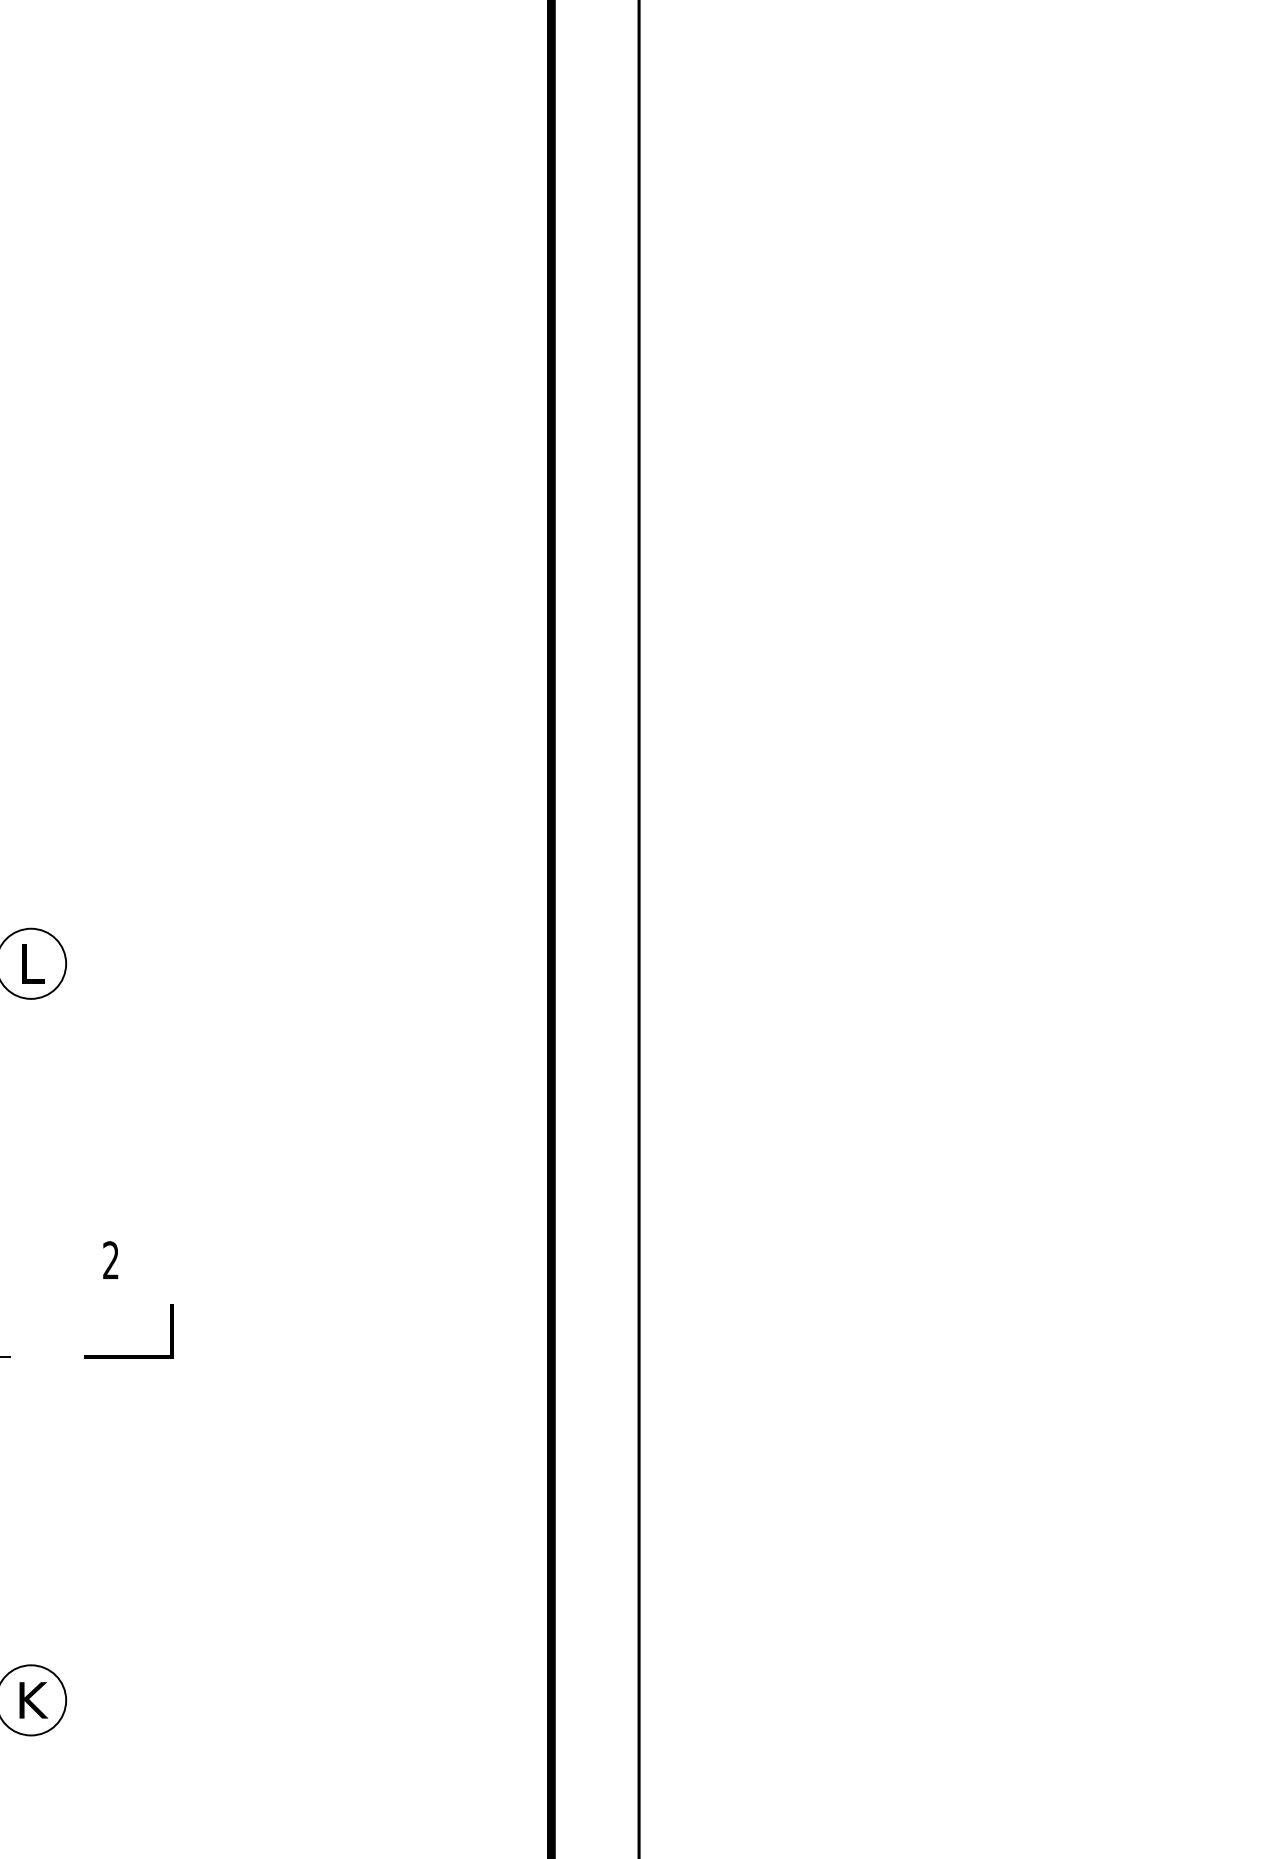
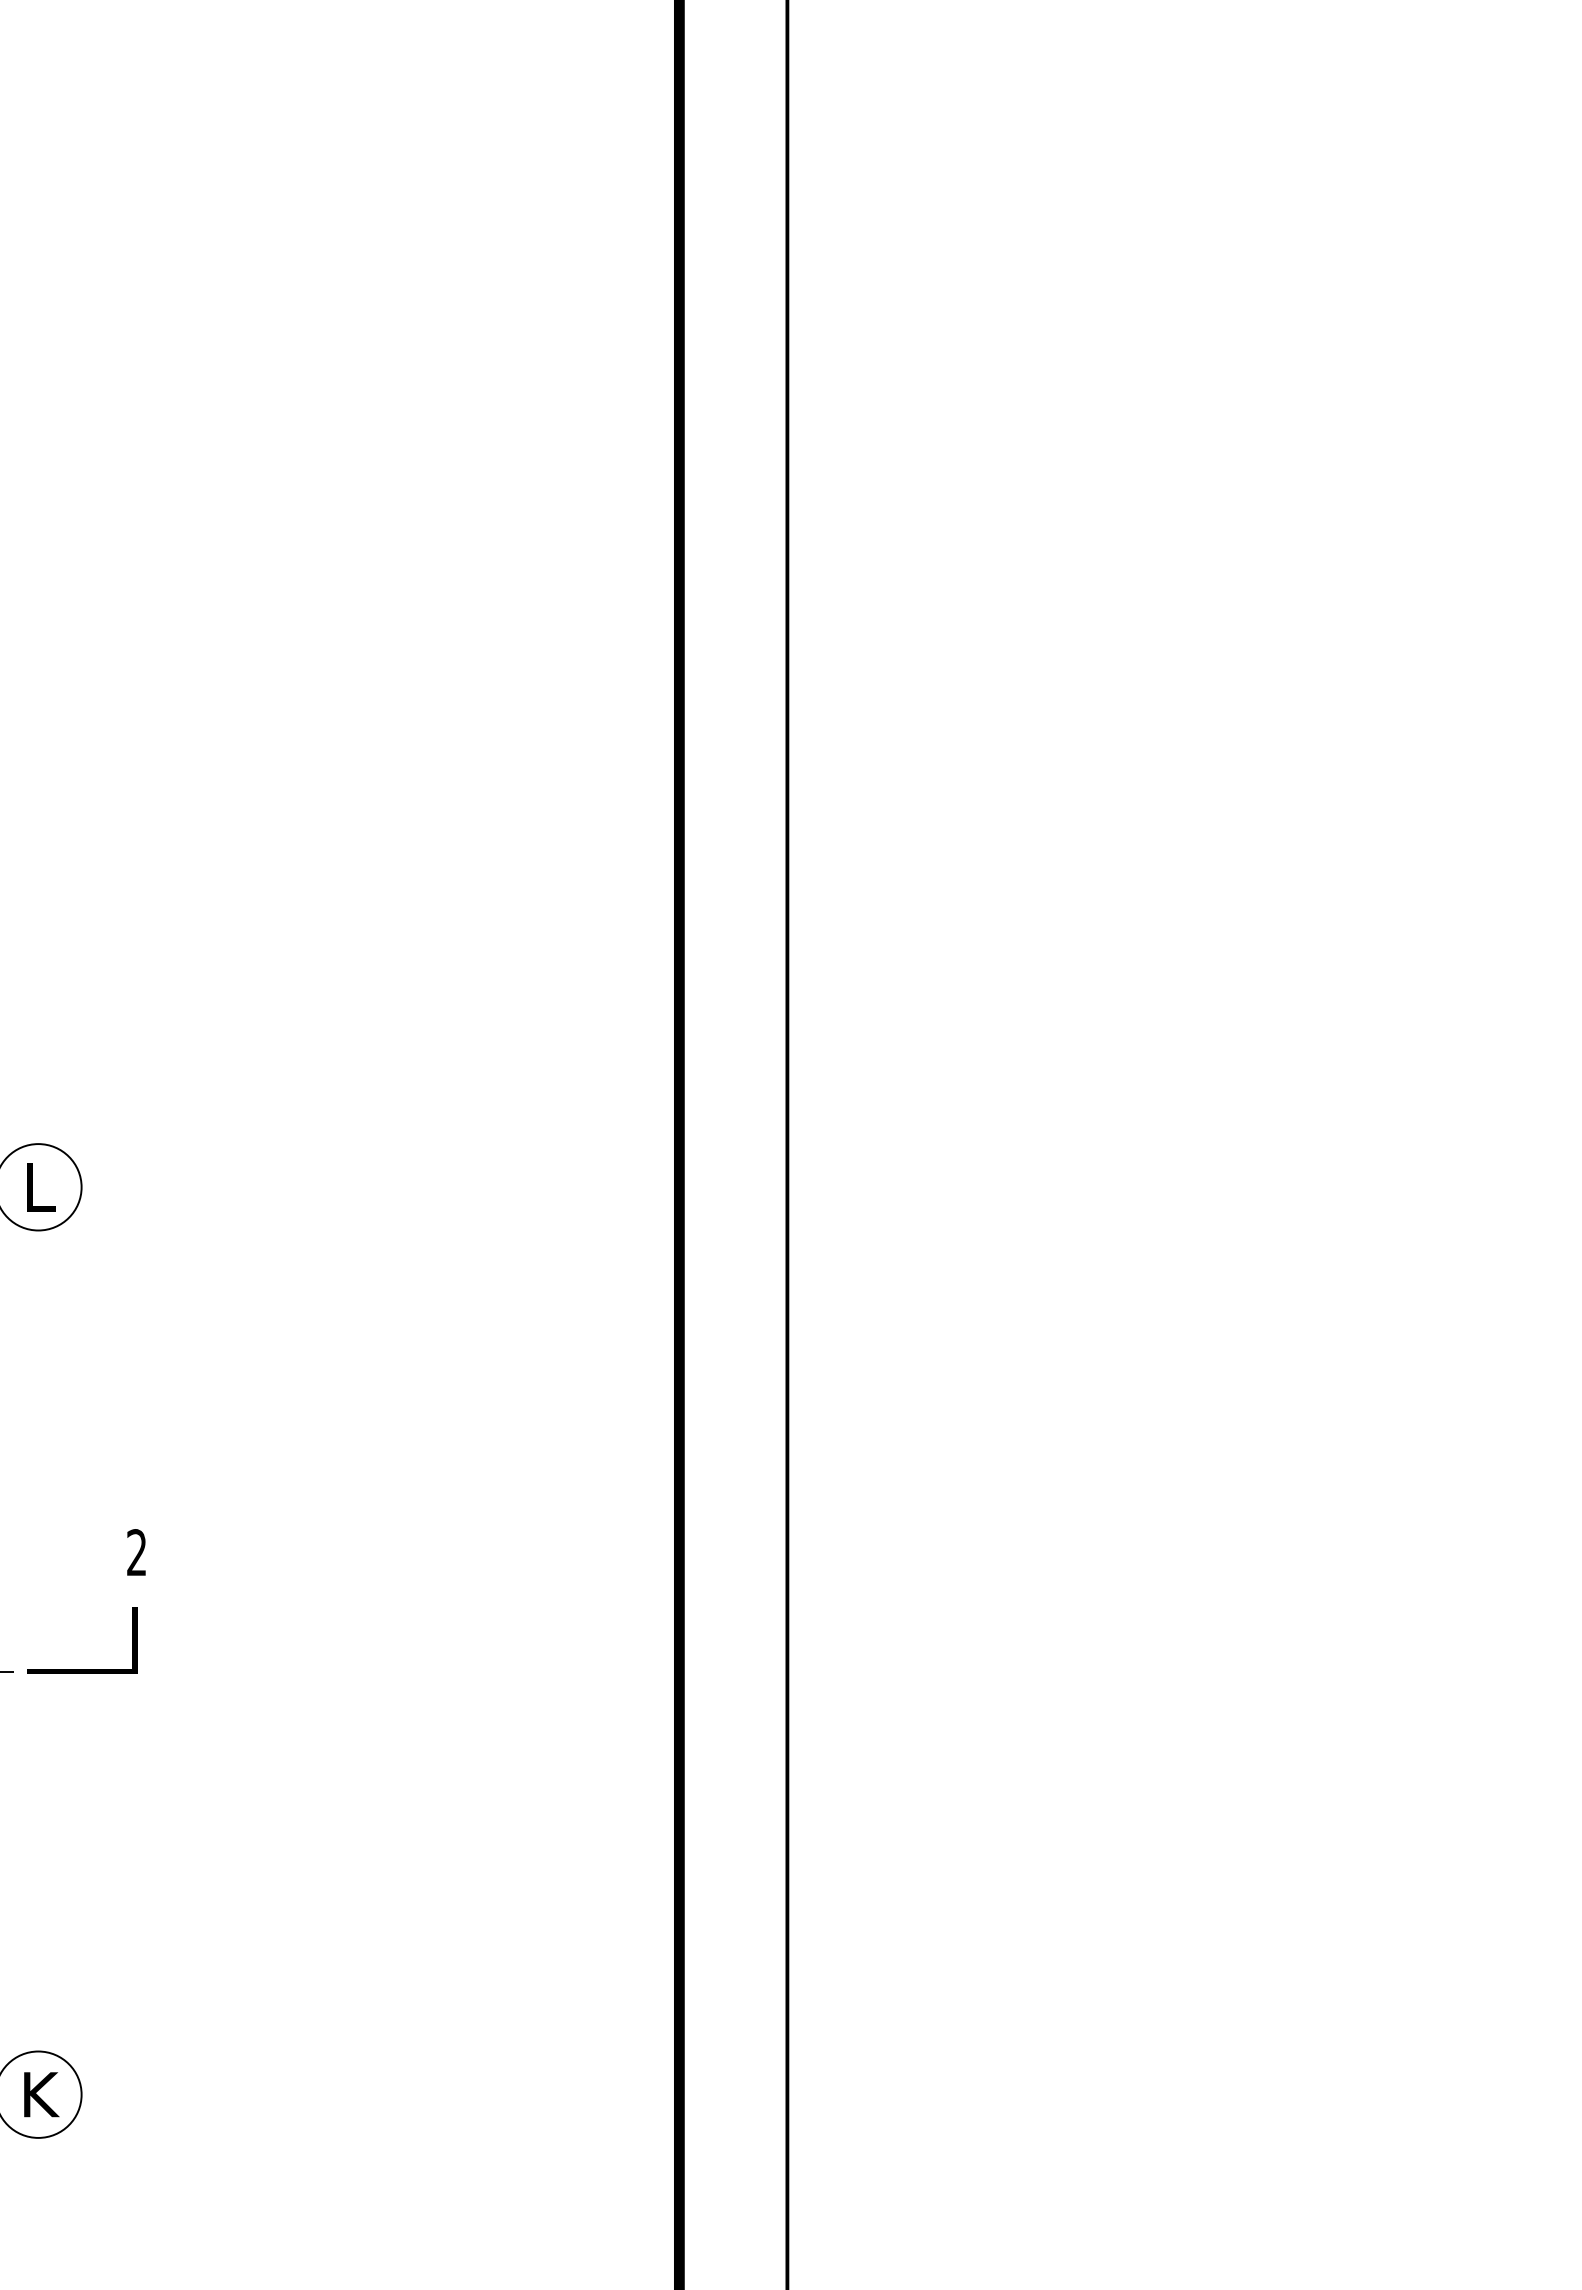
line: (129, 1355) -> (82, 1669), moved

